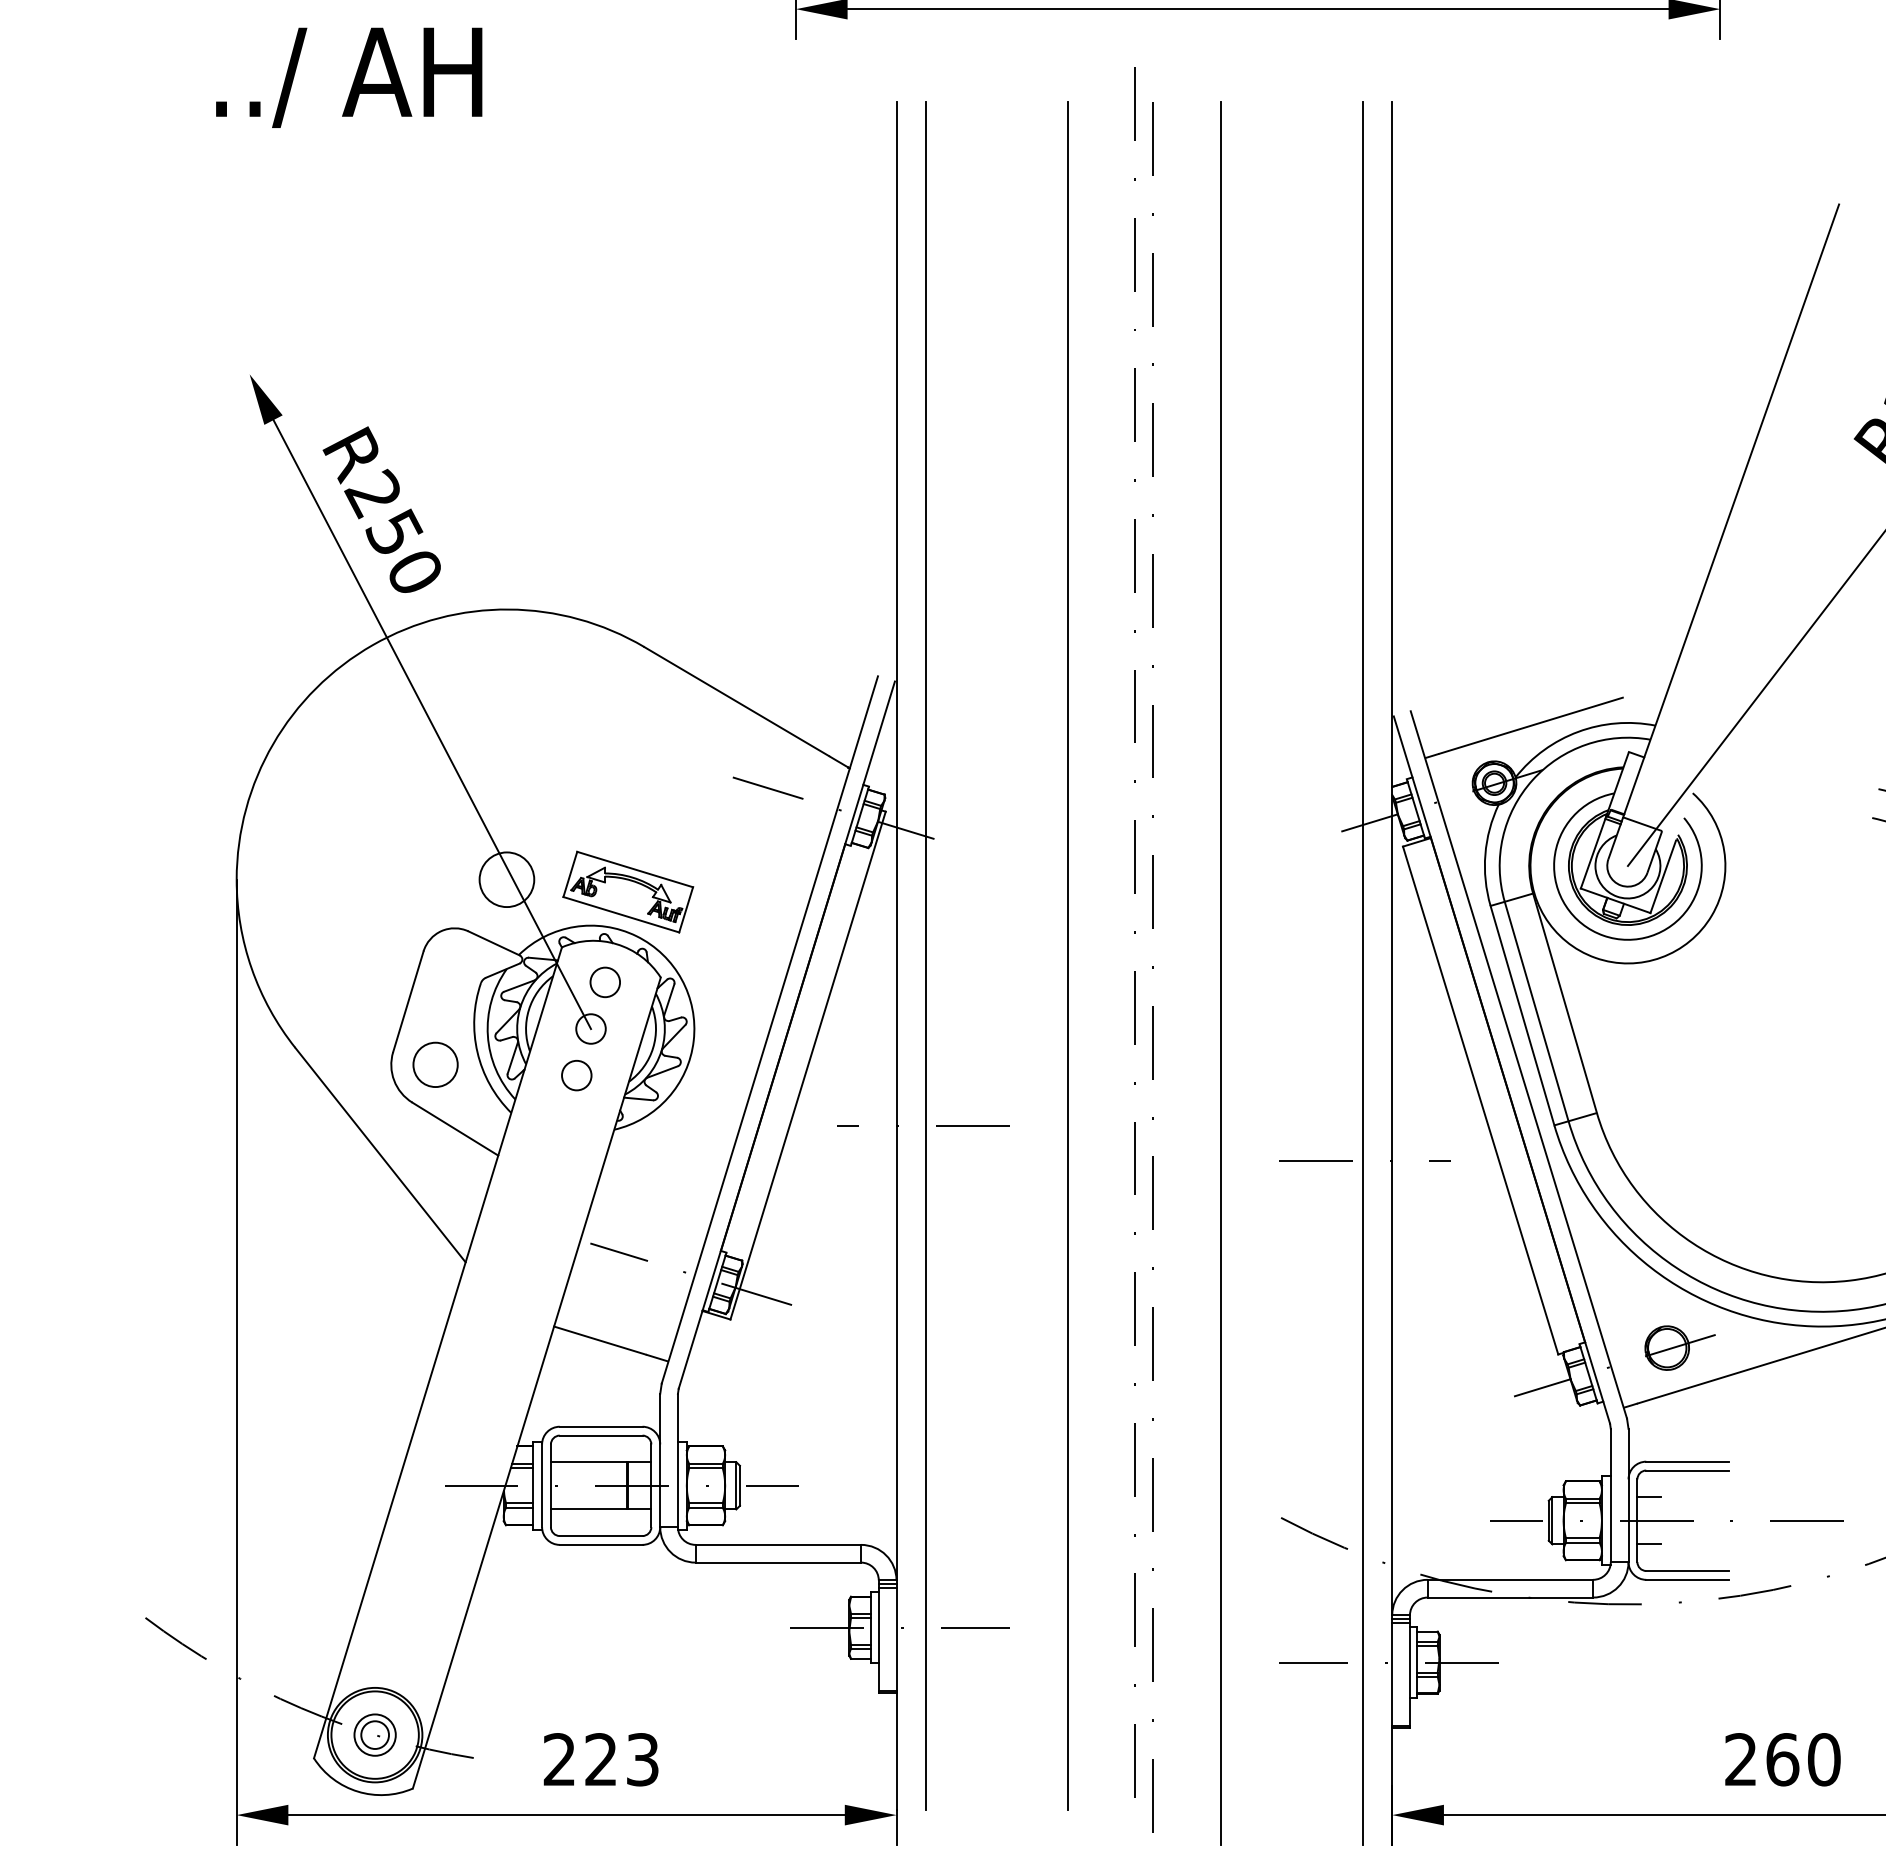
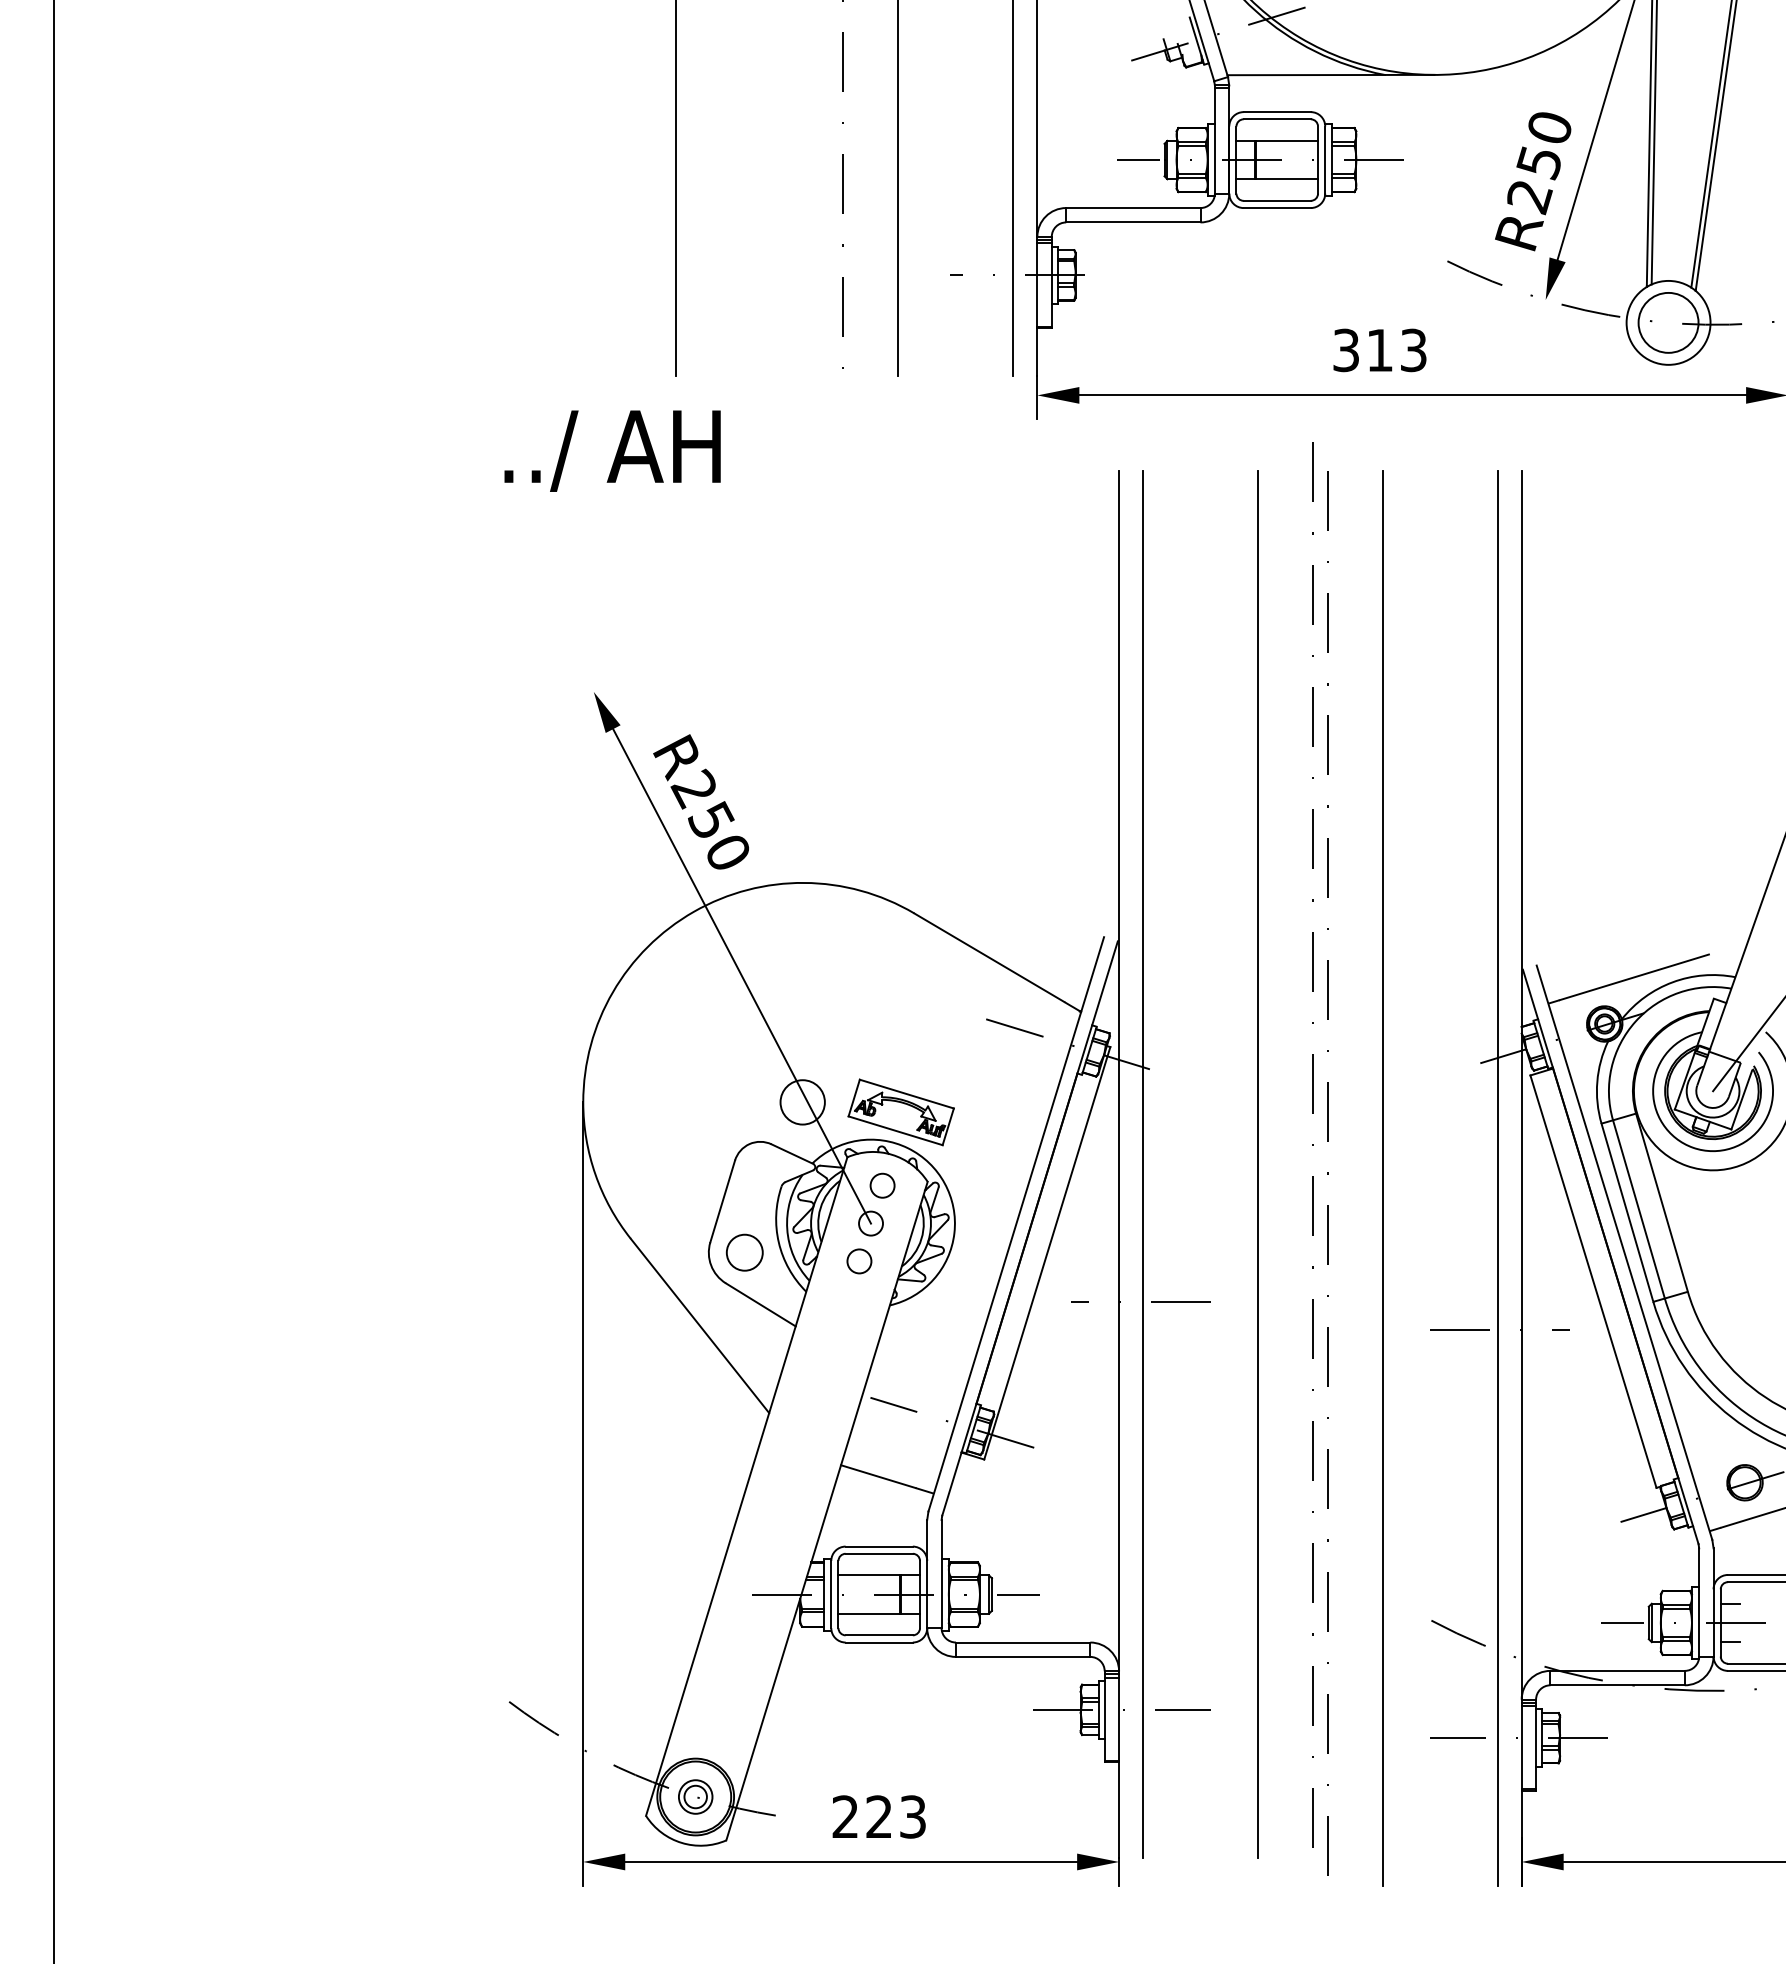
text: (349, 77) -> (612, 450), moved

